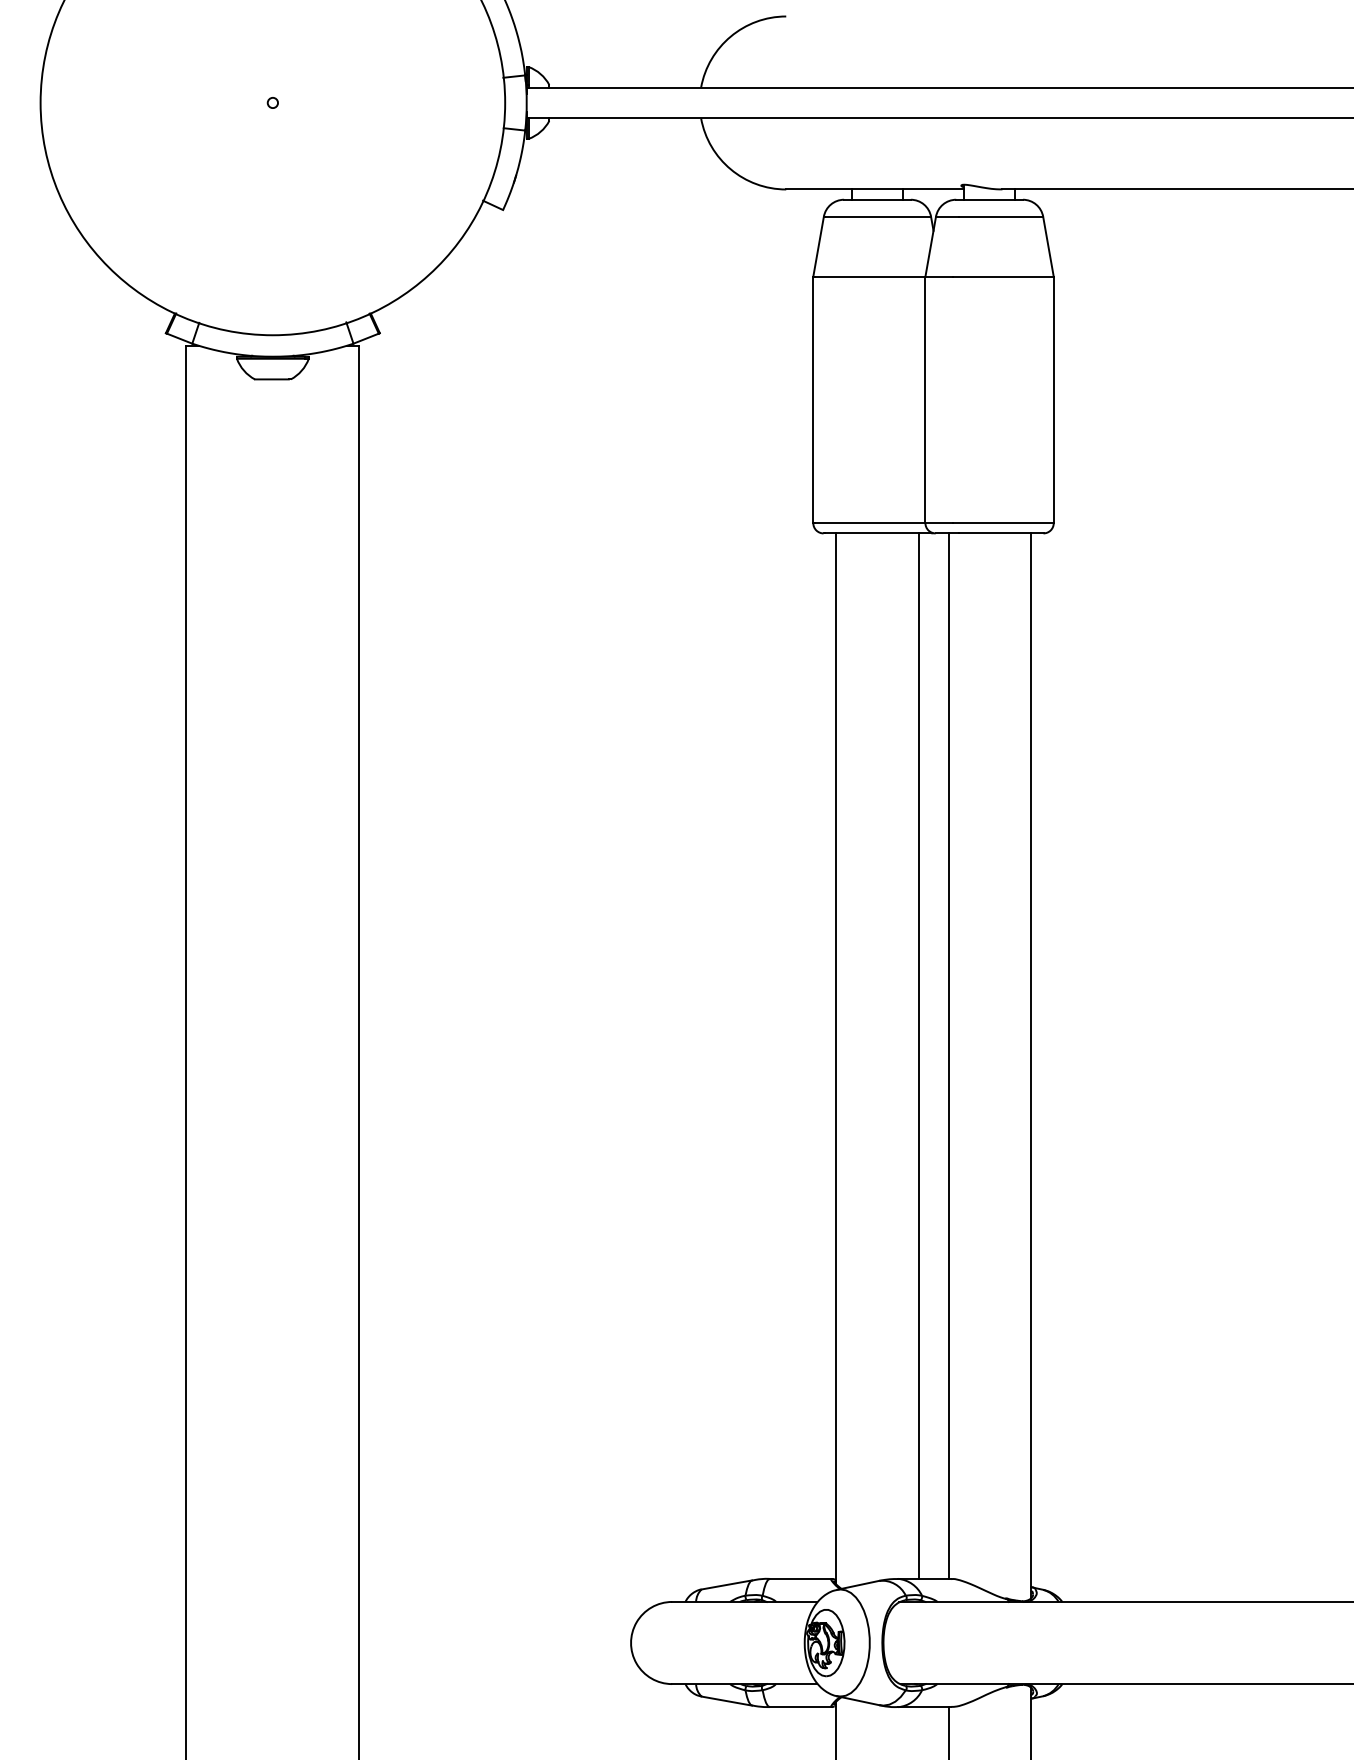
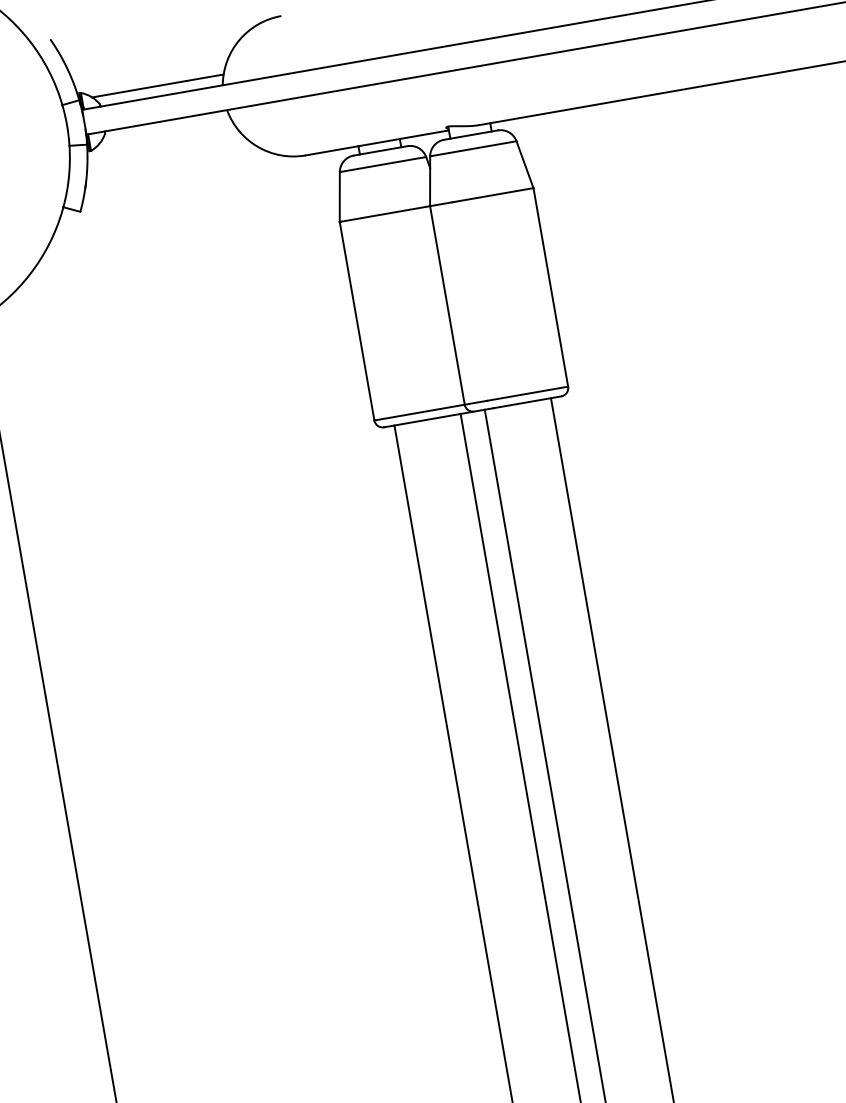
line: (622, 74) -> (157, 85), added

